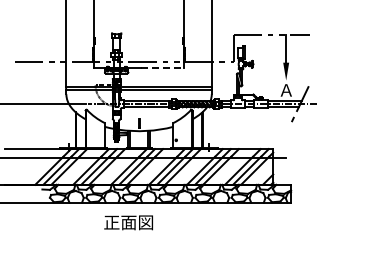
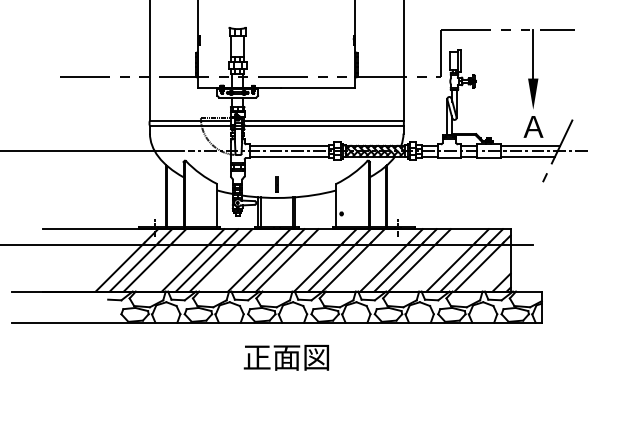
line: (163, 68) -> (319, 88), dashed -> solid
text: (128, 222) -> (286, 357), moved

